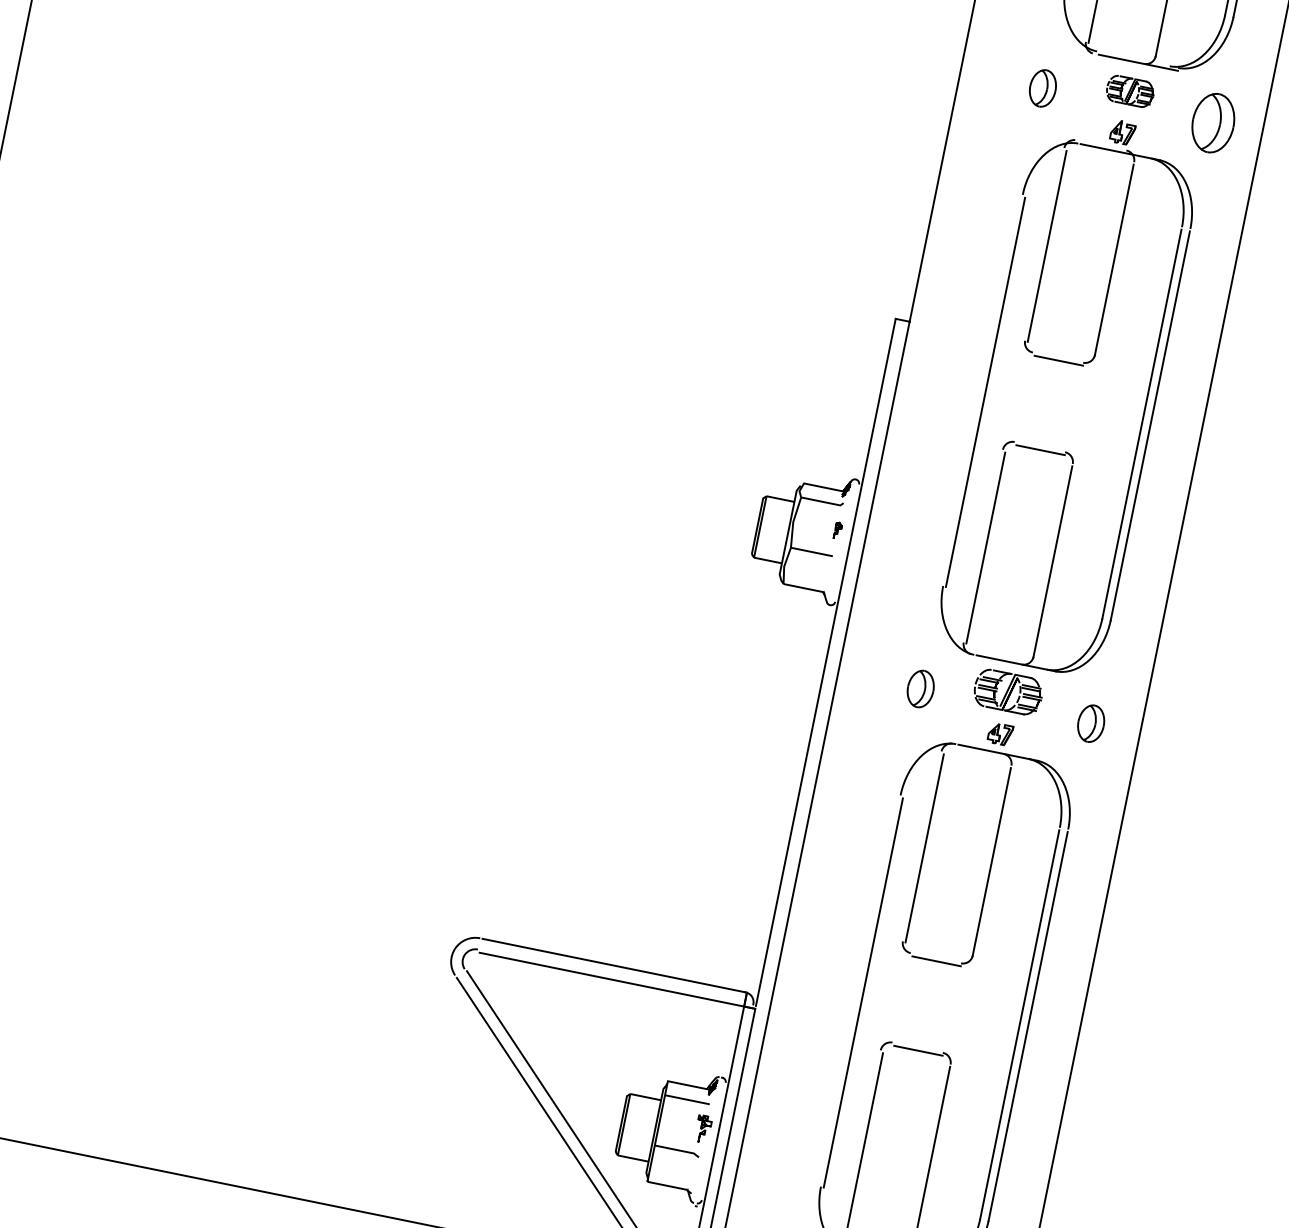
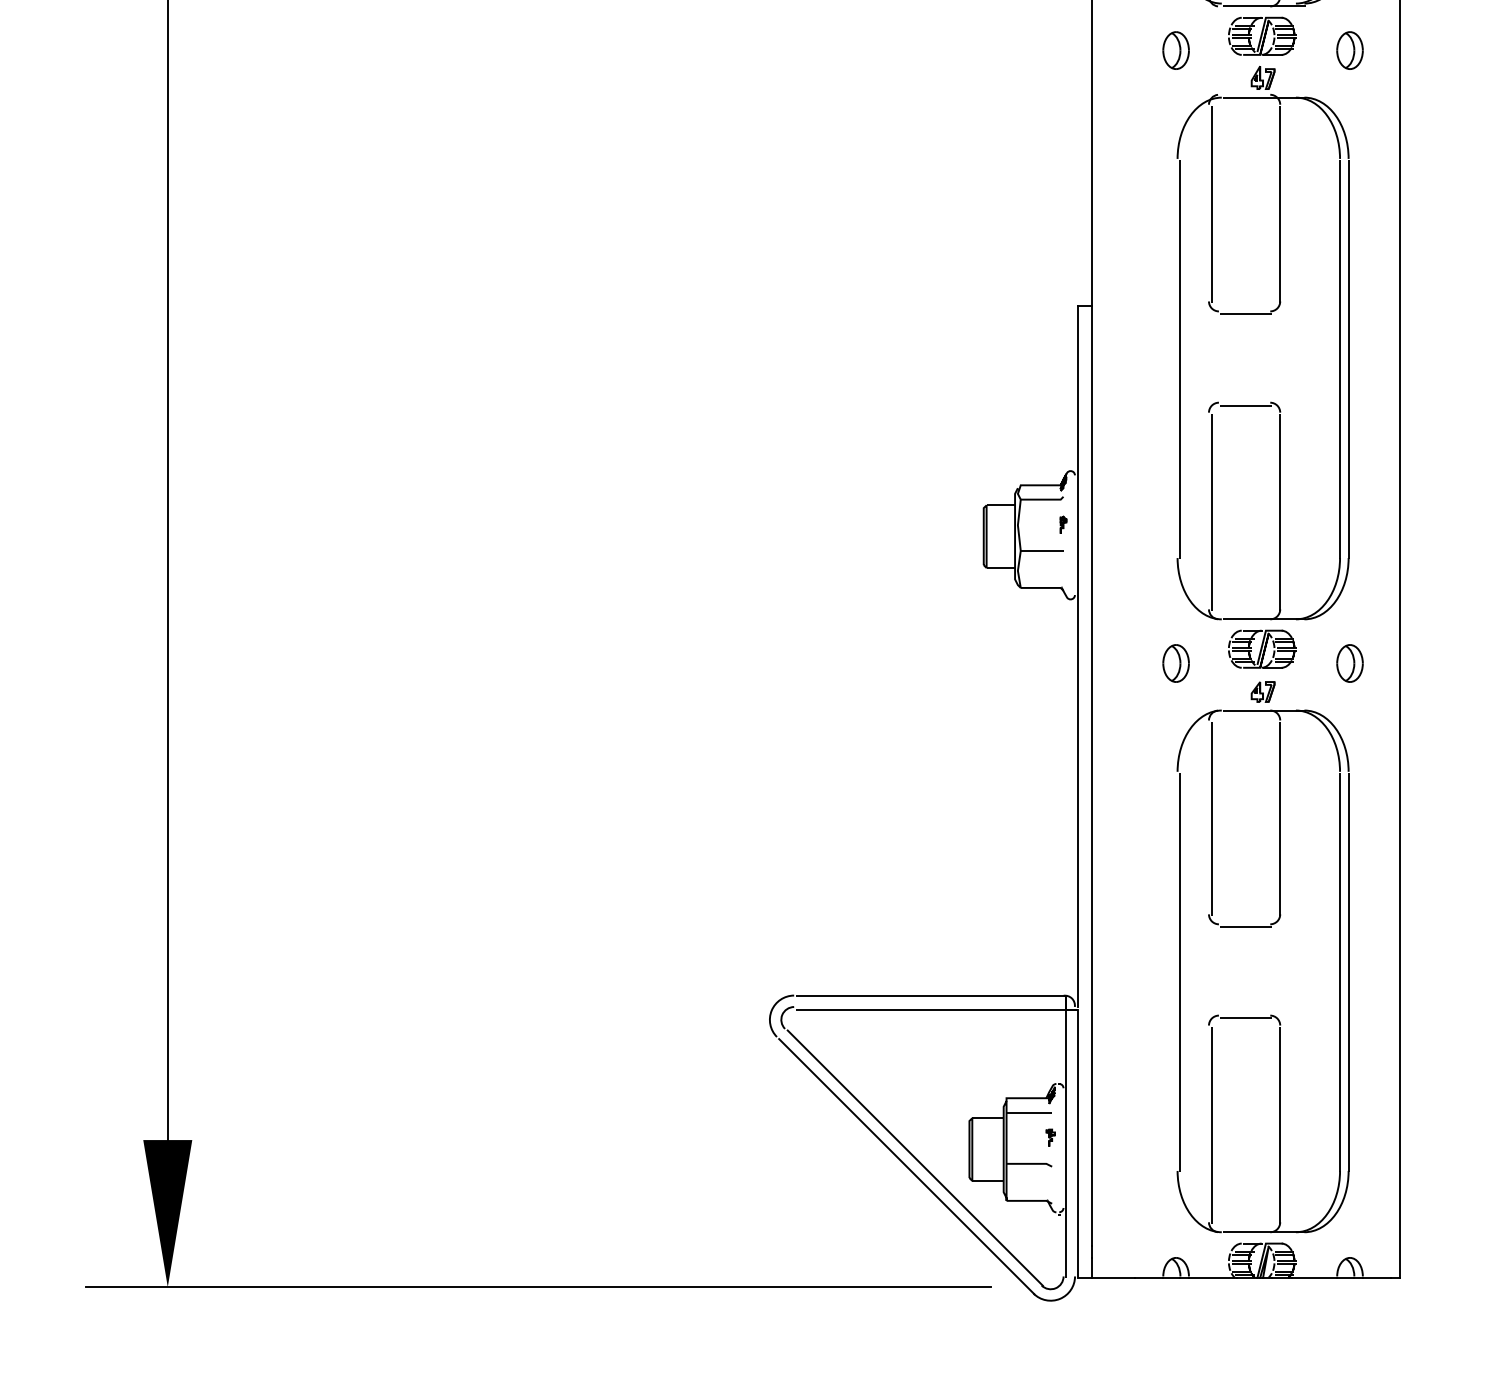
part: (1130, 90) -> (1262, 35), size x1.43
part: (1212, 122) -> (1349, 50), size x0.62
part: (703, 1128) -> (1050, 1137), size x0.62

